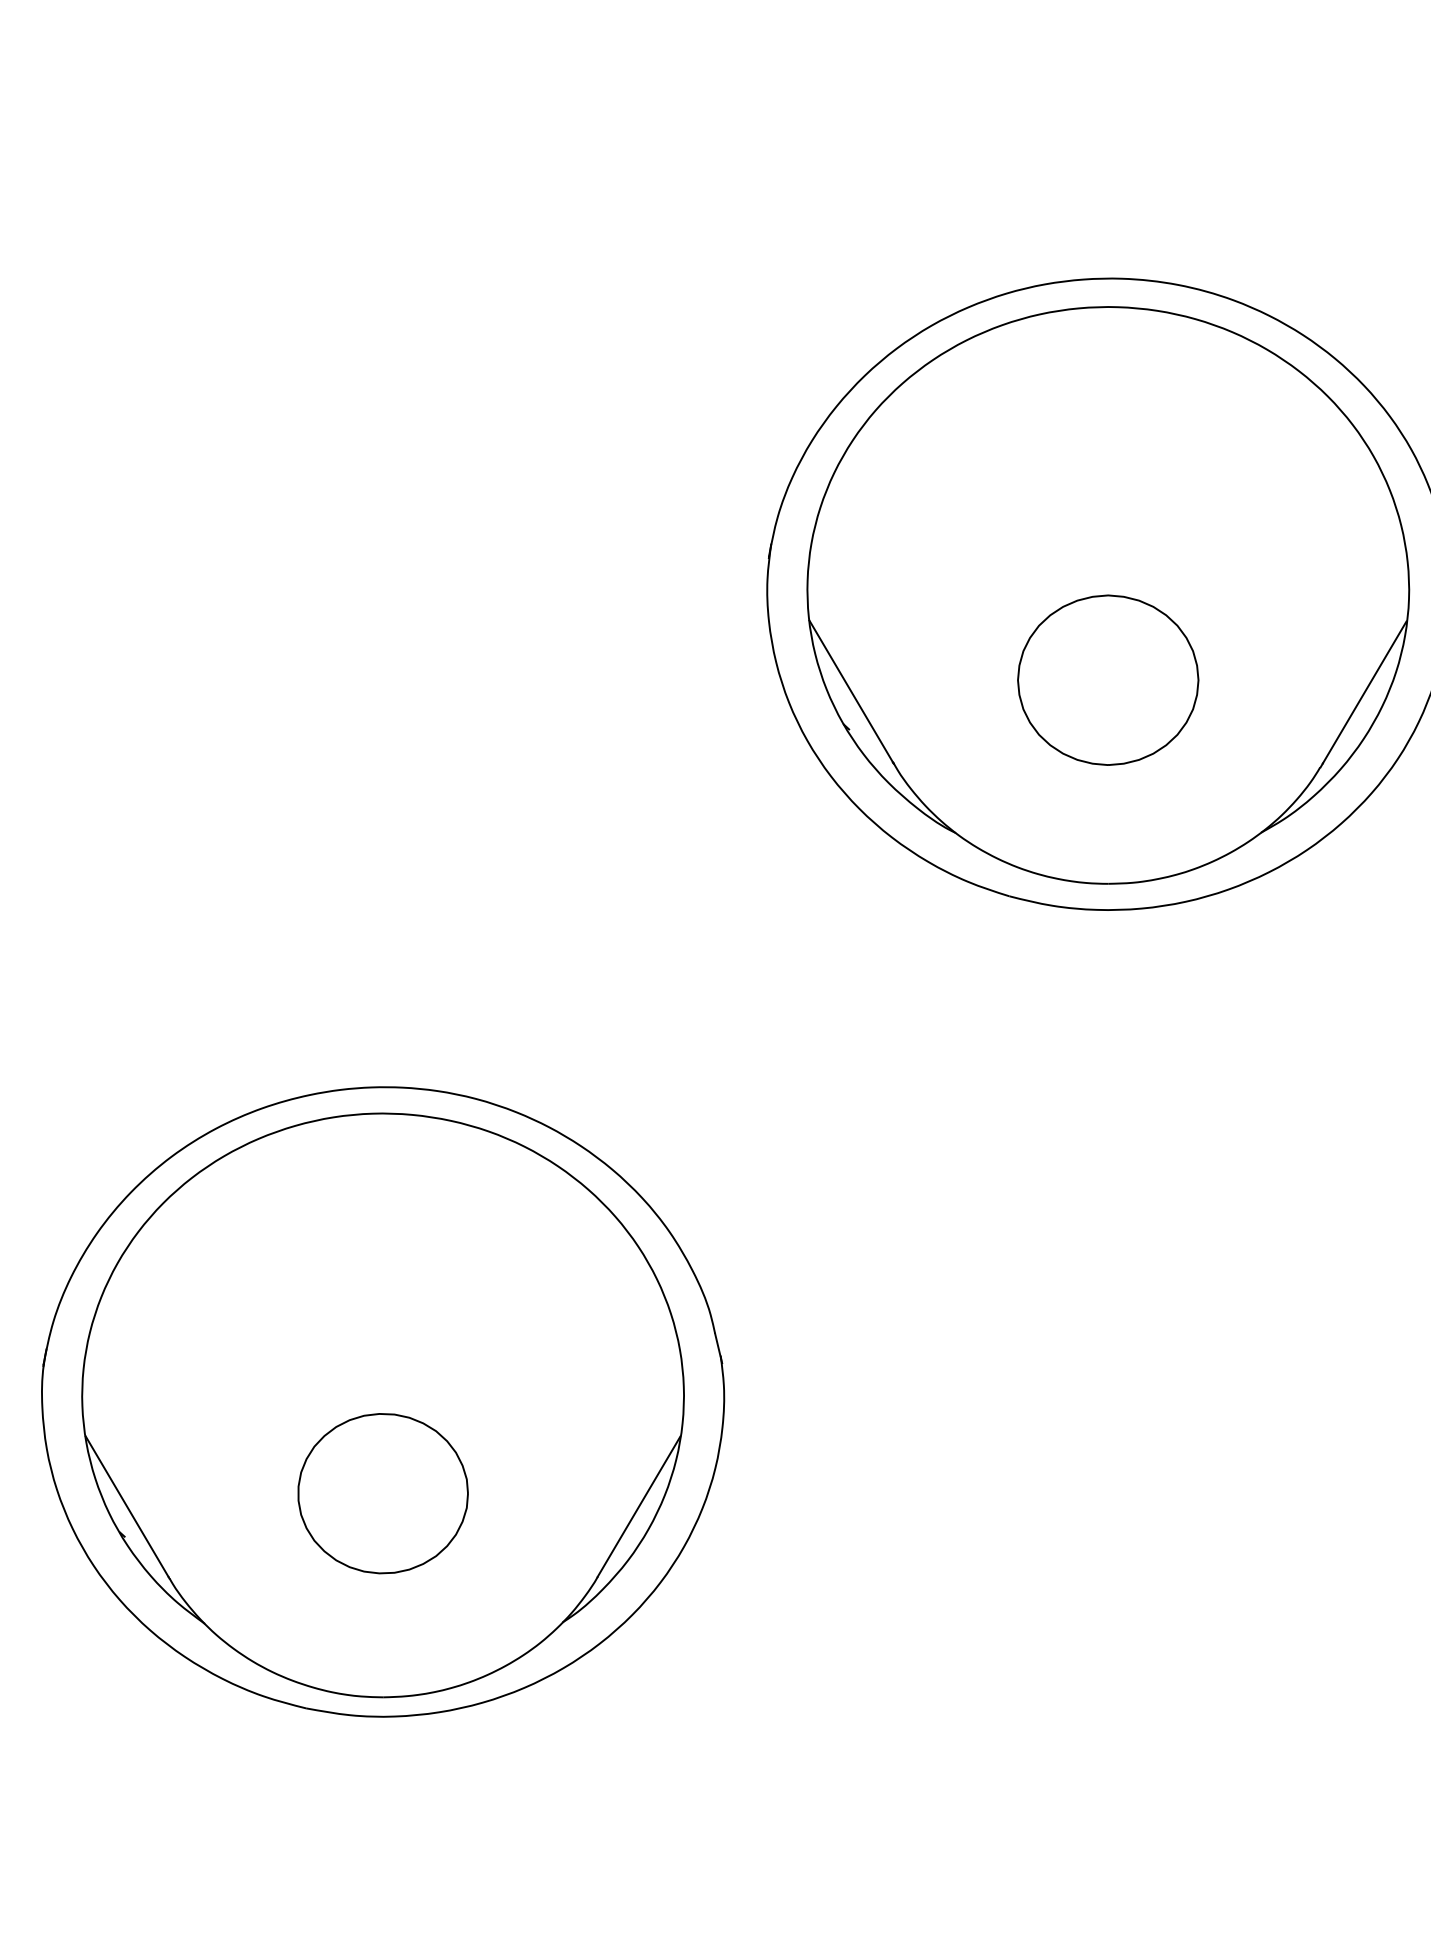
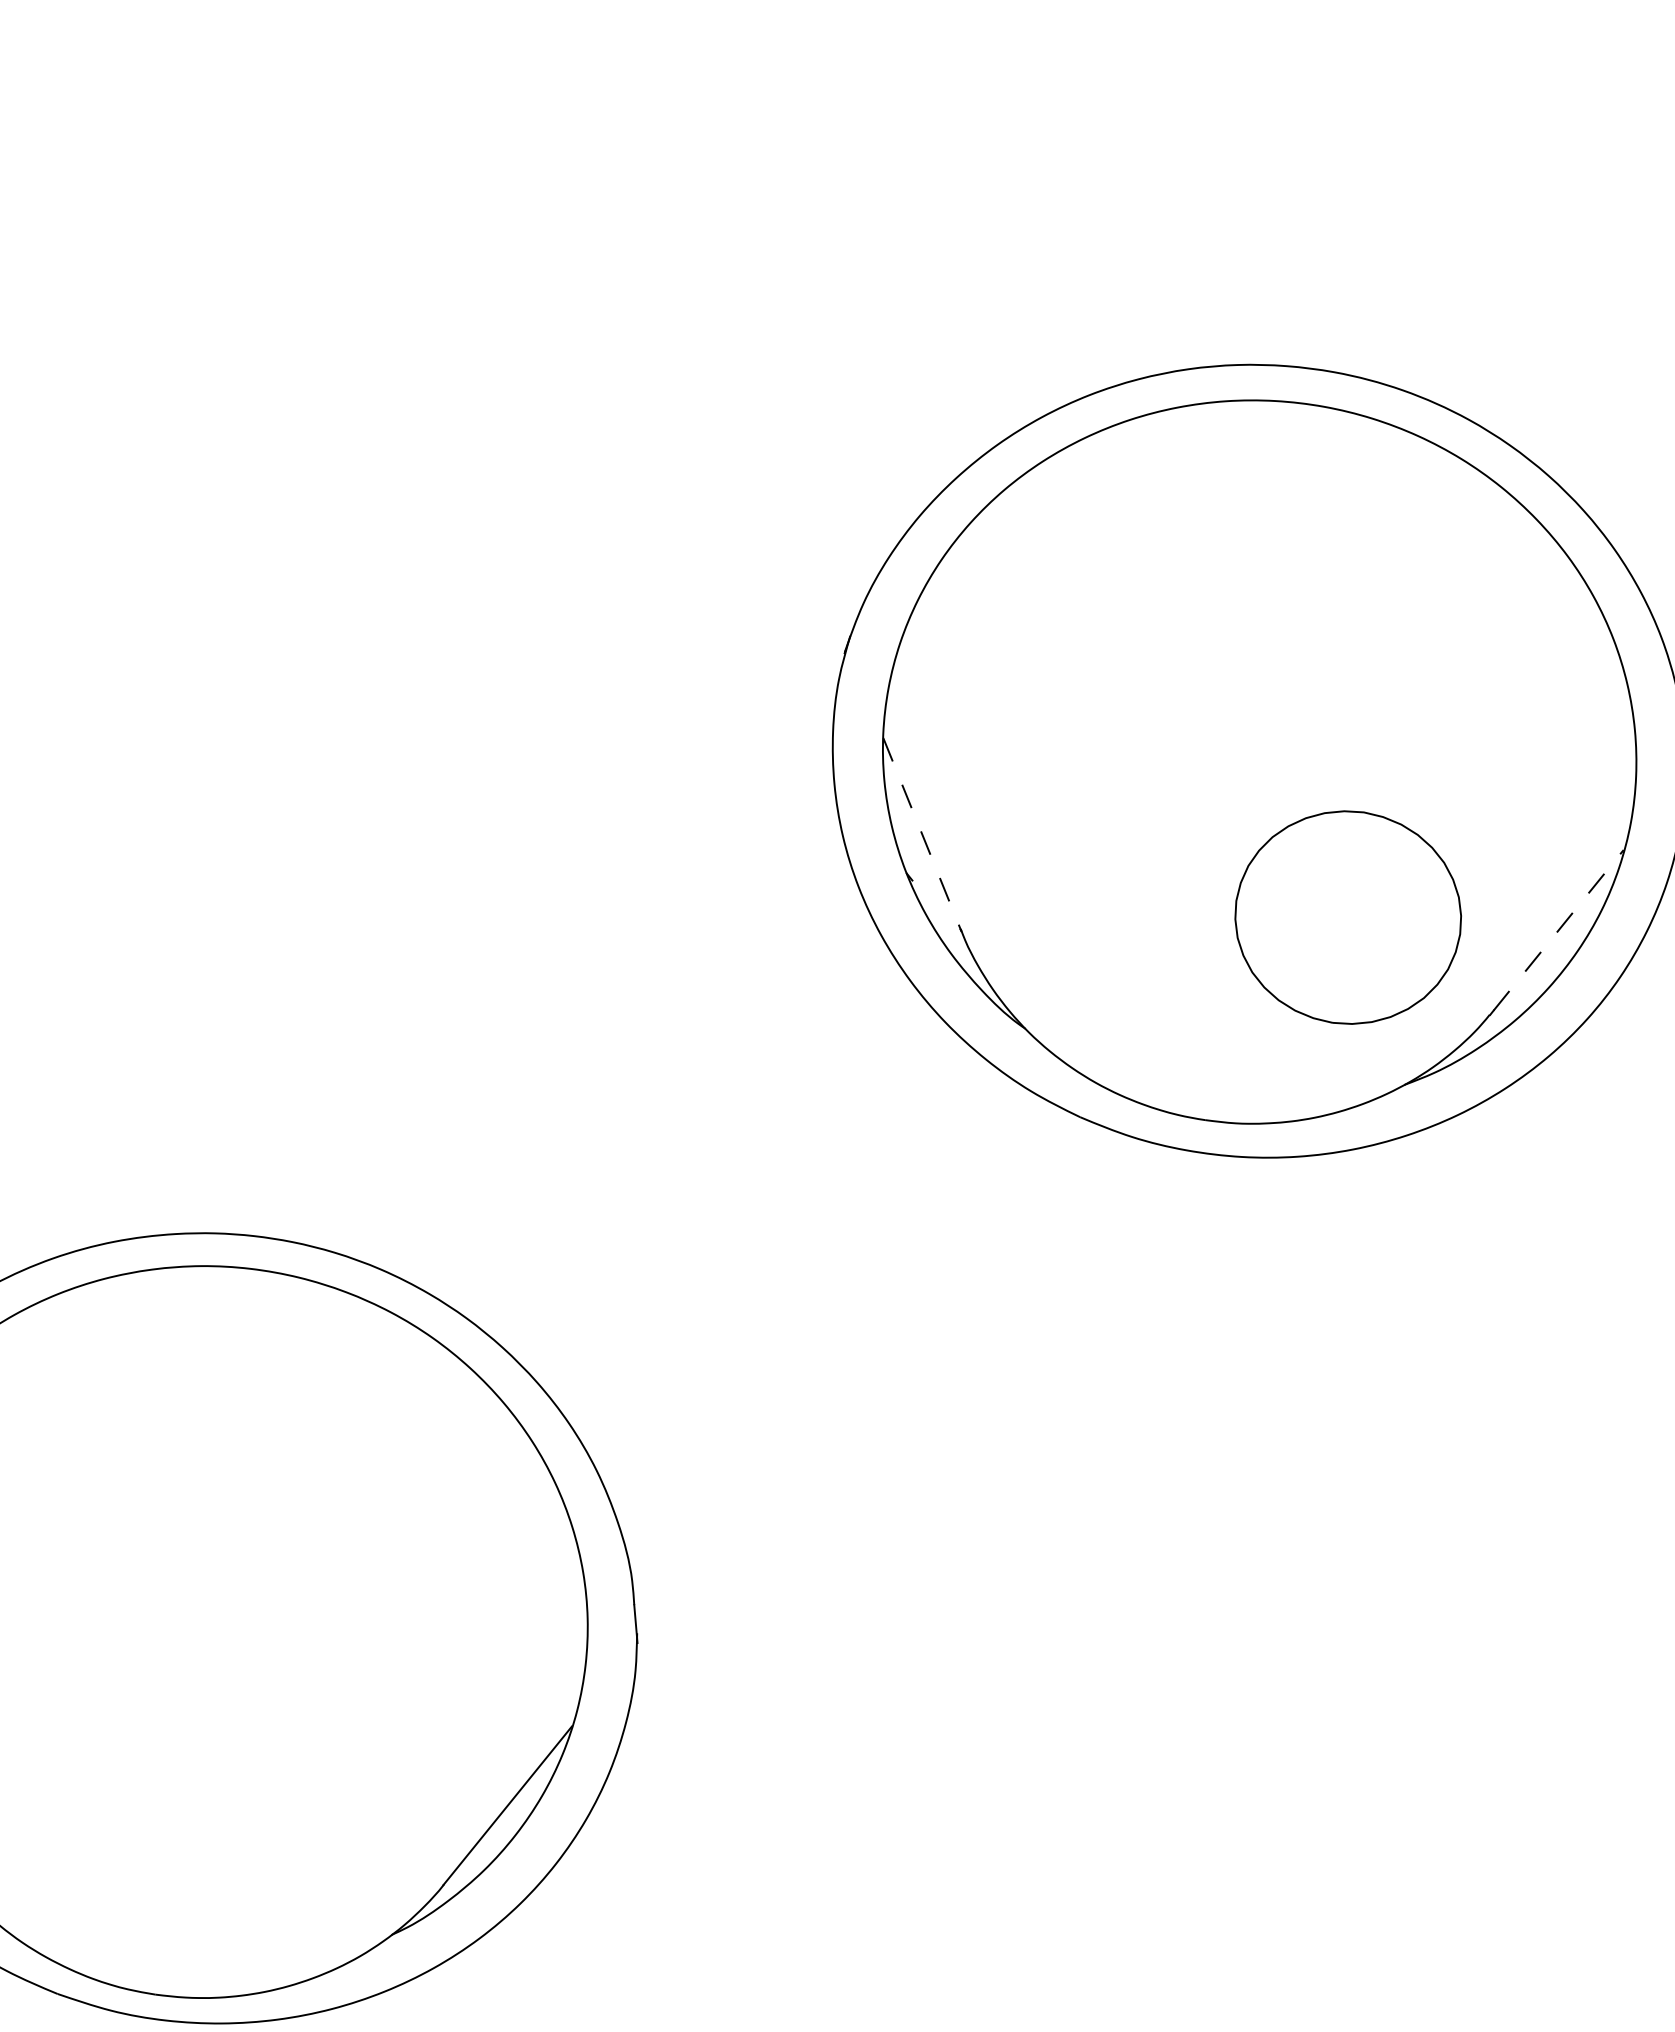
part: (1108, 679) -> (1348, 916), moved
line: (851, 692) -> (922, 835), solid -> dashed
line: (1364, 692) -> (1558, 930), solid -> dashed
part: (382, 1493) -> (192, 1741), removed

